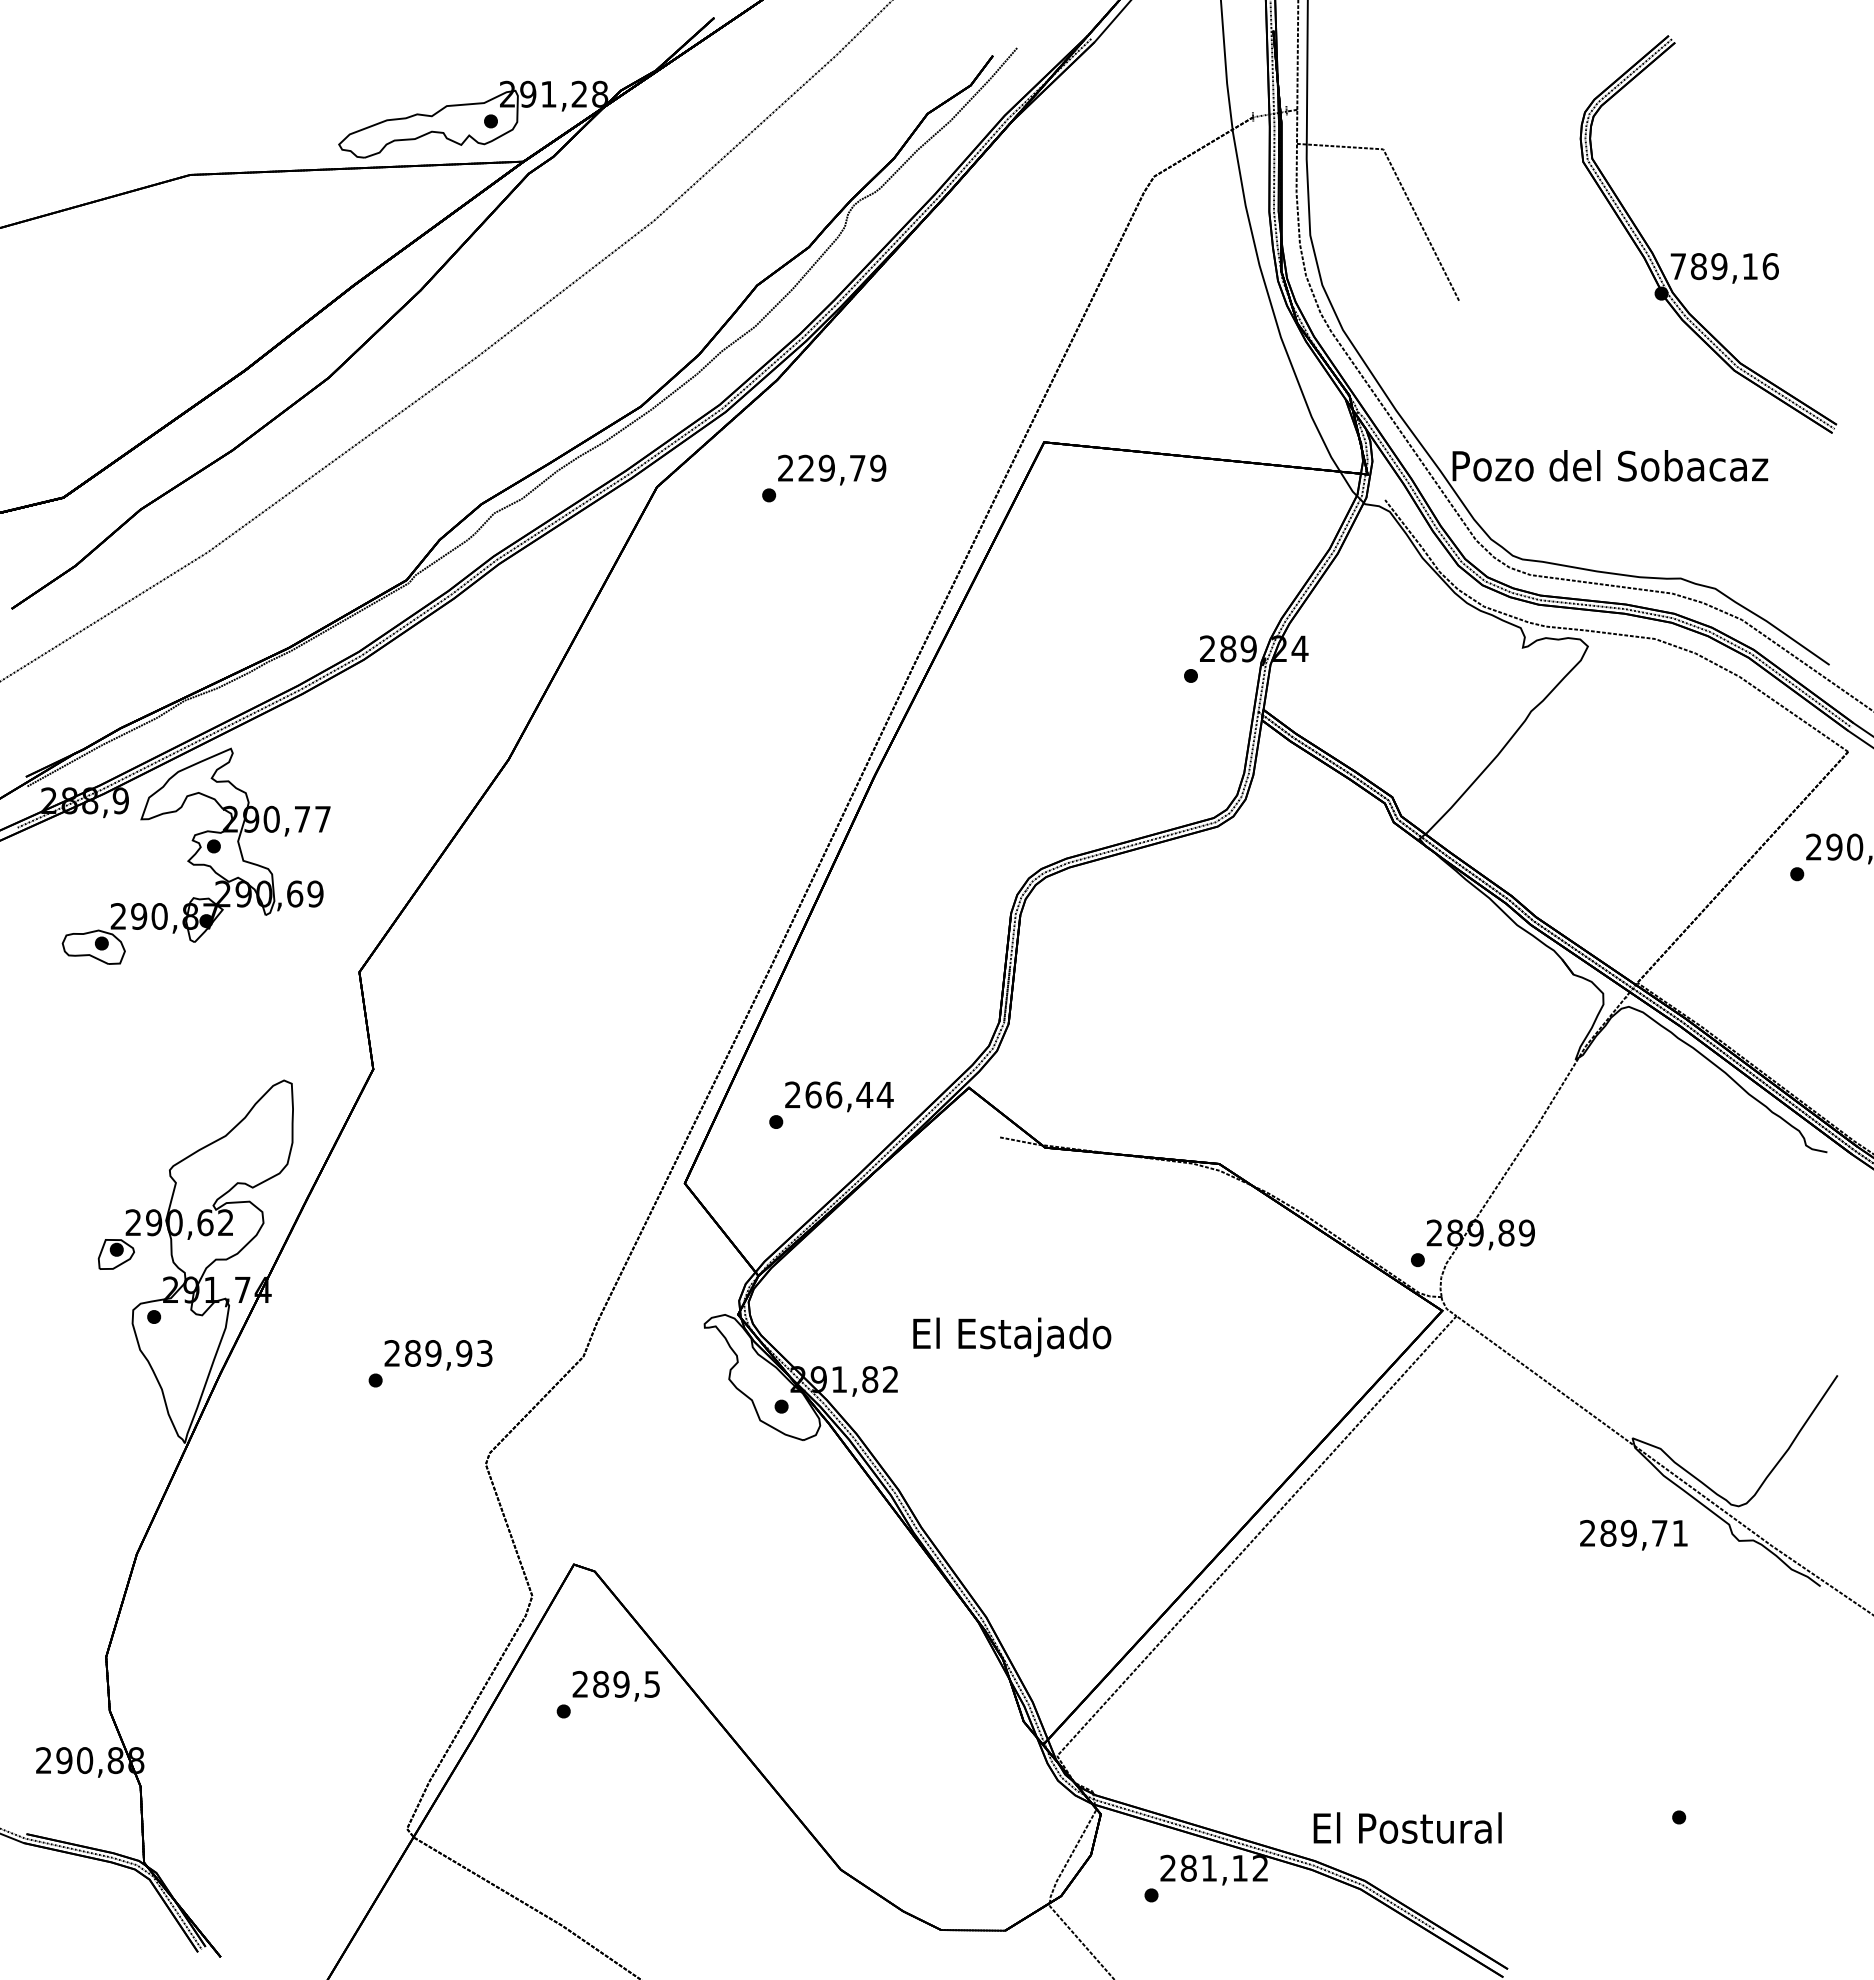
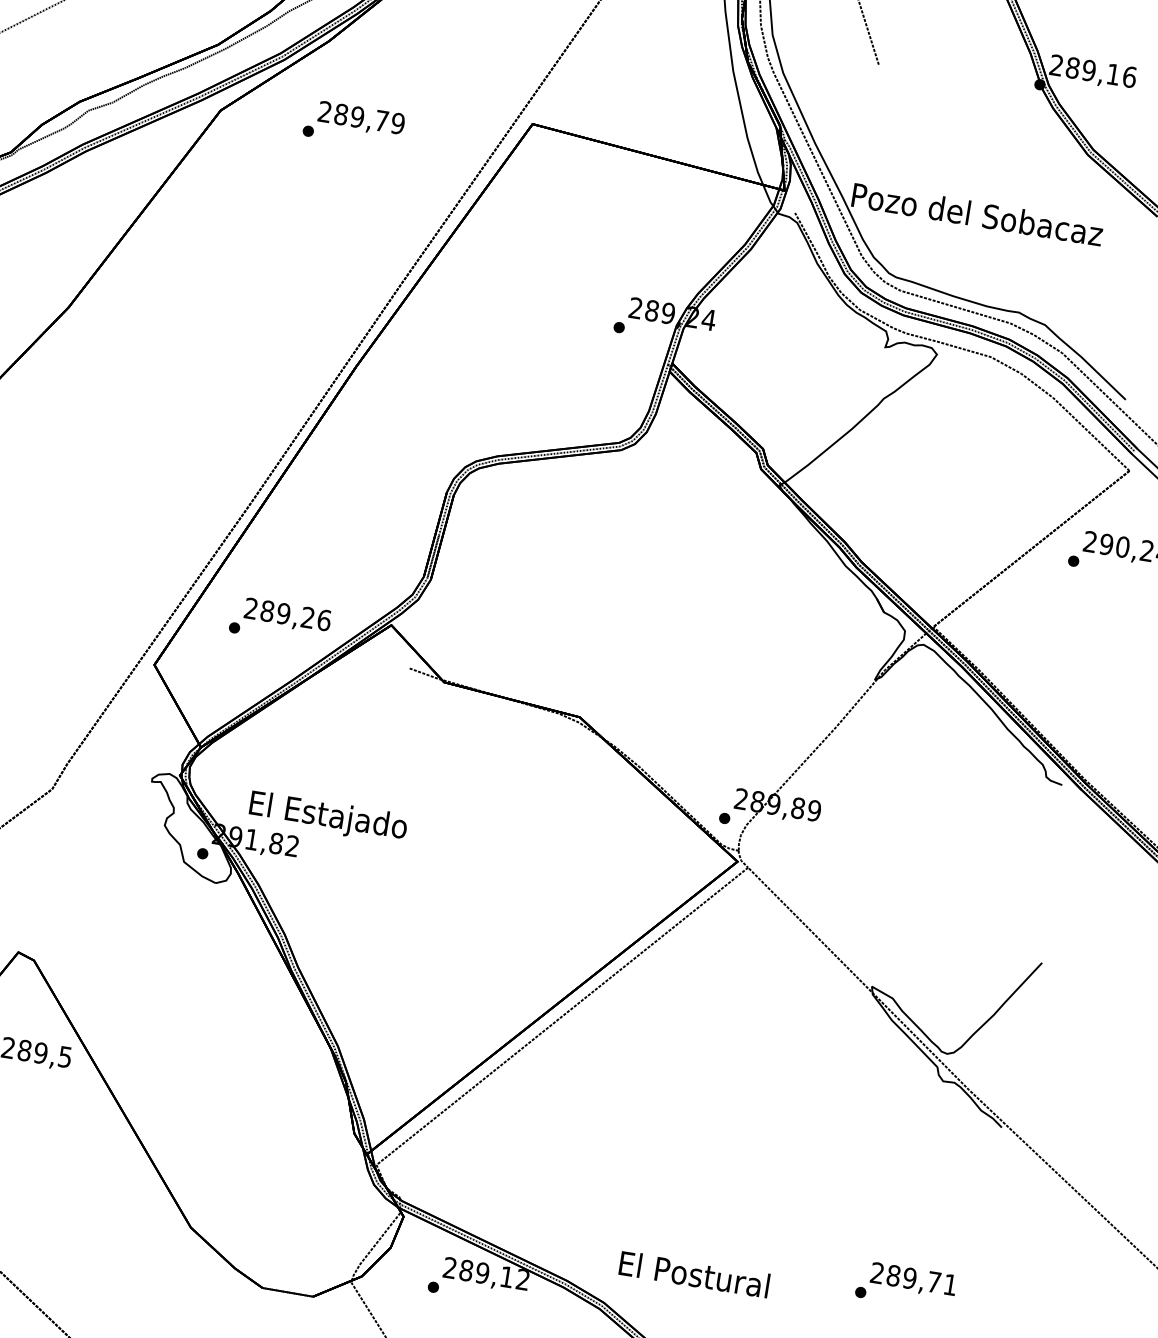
text: (1677, 266) -> (1055, 65), 789,16 -> 289,16
text: (806, 467) -> (341, 113), 229,79 -> 289,79
text: (849, 1094) -> (296, 615), 266,44 -> 289,26
text: (1012, 1337) -> (328, 817), moved
text: (1633, 1535) -> (913, 1280), moved
text: (1407, 1827) -> (694, 1273), moved
text: (1209, 1867) -> (482, 1272), 281,12 -> 289,12

